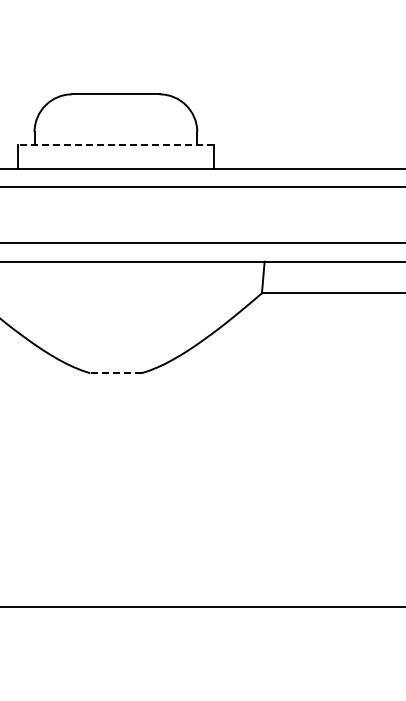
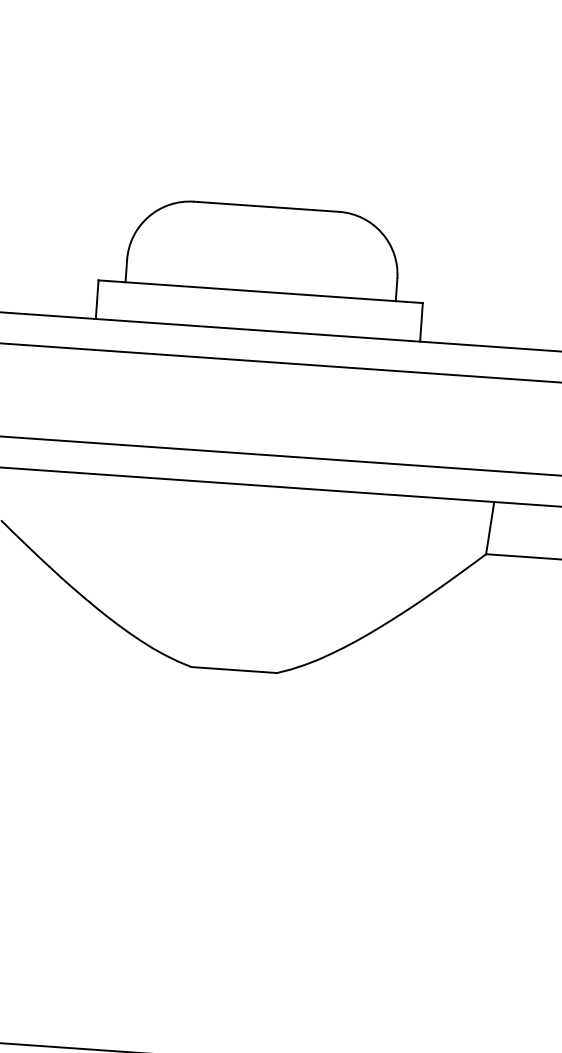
line: (115, 145) -> (260, 291), dashed -> solid
line: (115, 373) -> (233, 670), dashed -> solid

